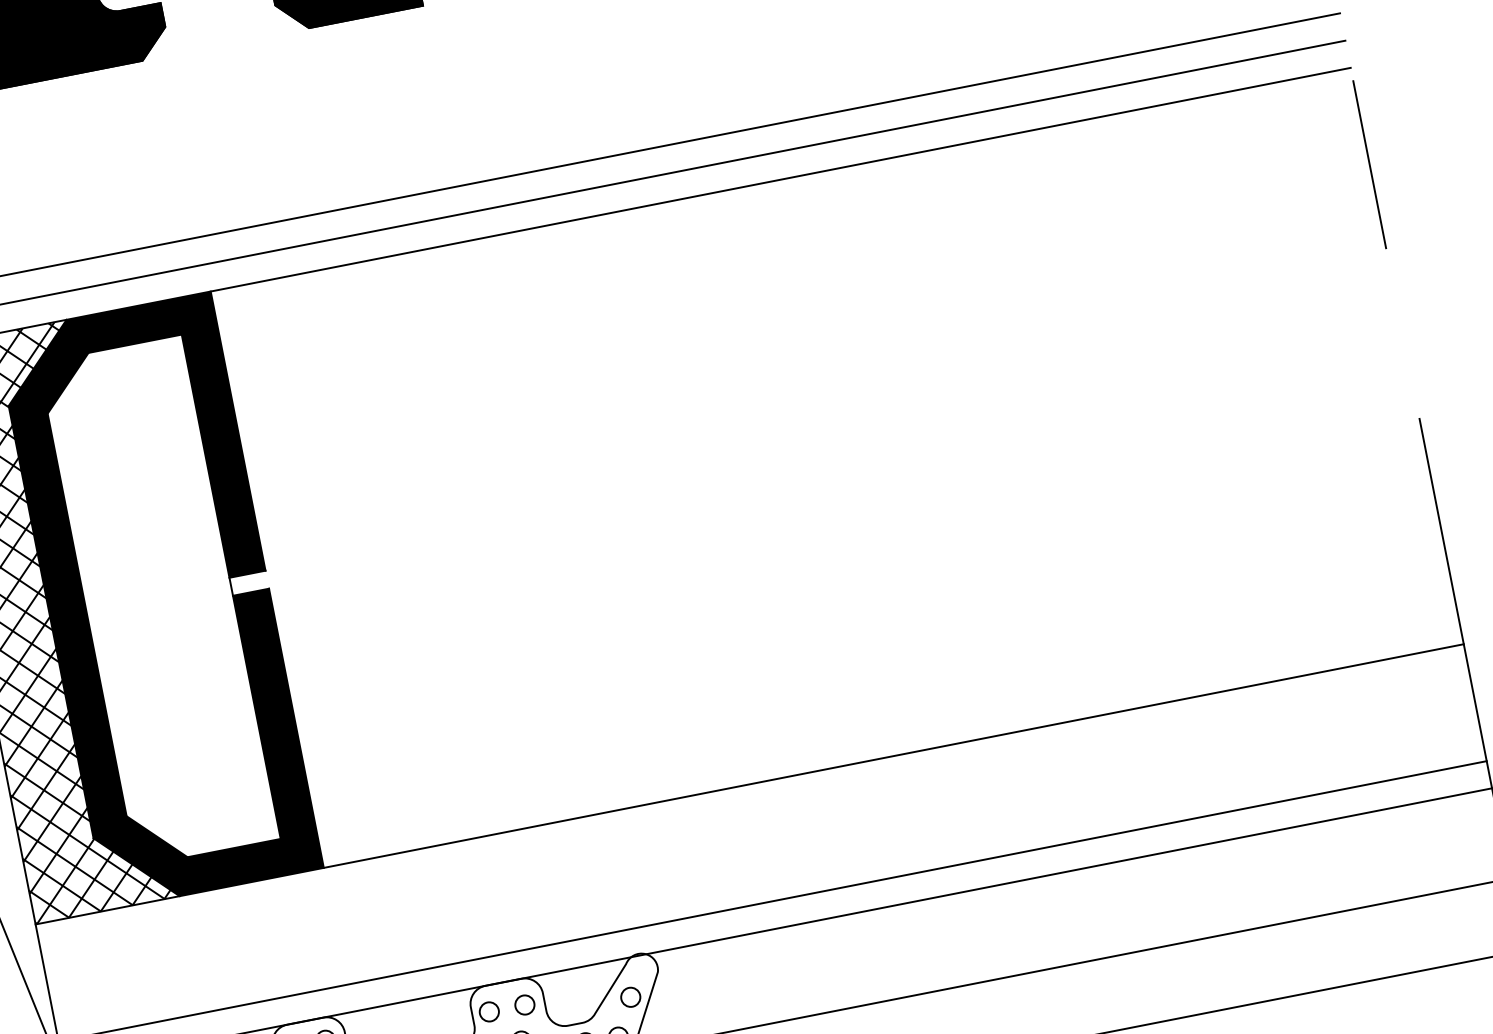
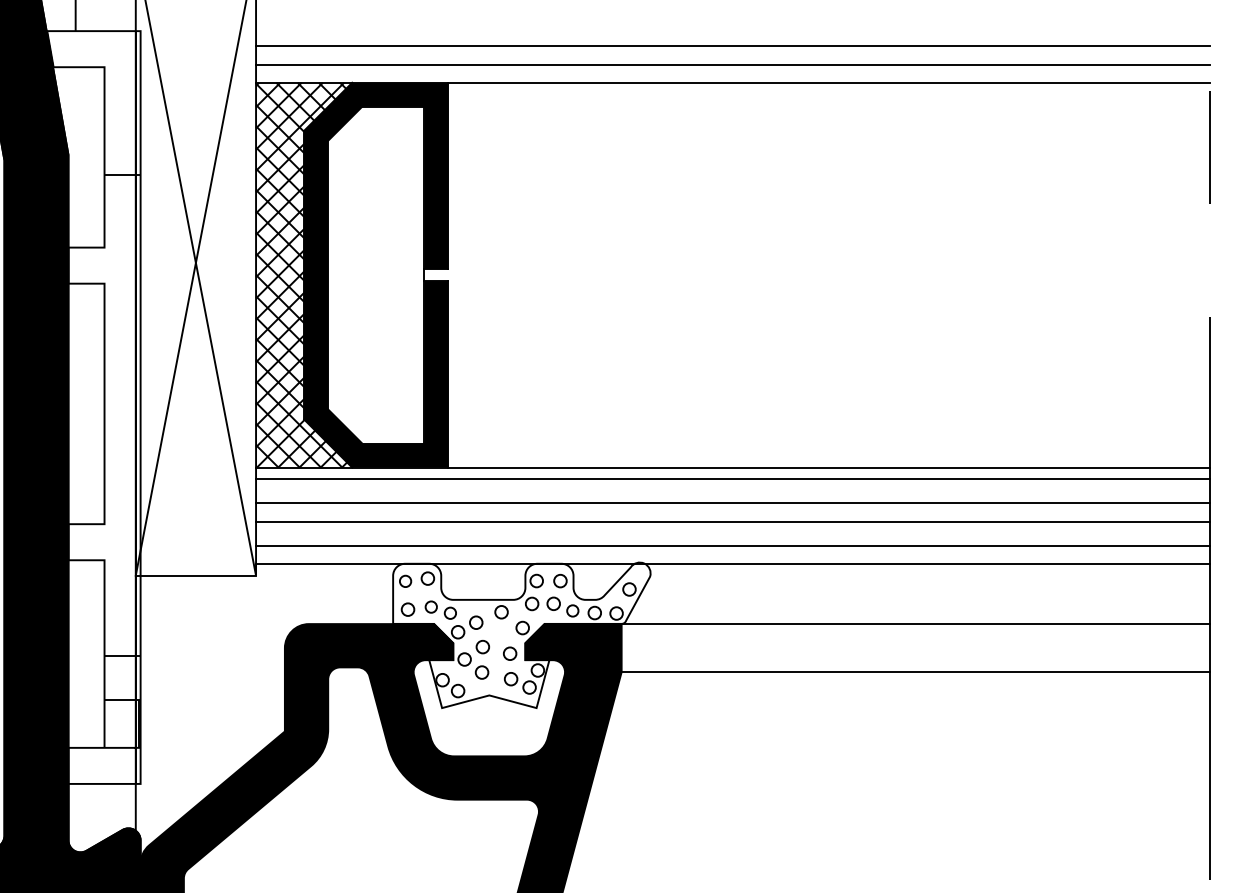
line: (752, 802) -> (732, 479), added
line: (759, 838) -> (732, 503), added
line: (765, 865) -> (732, 521), added

